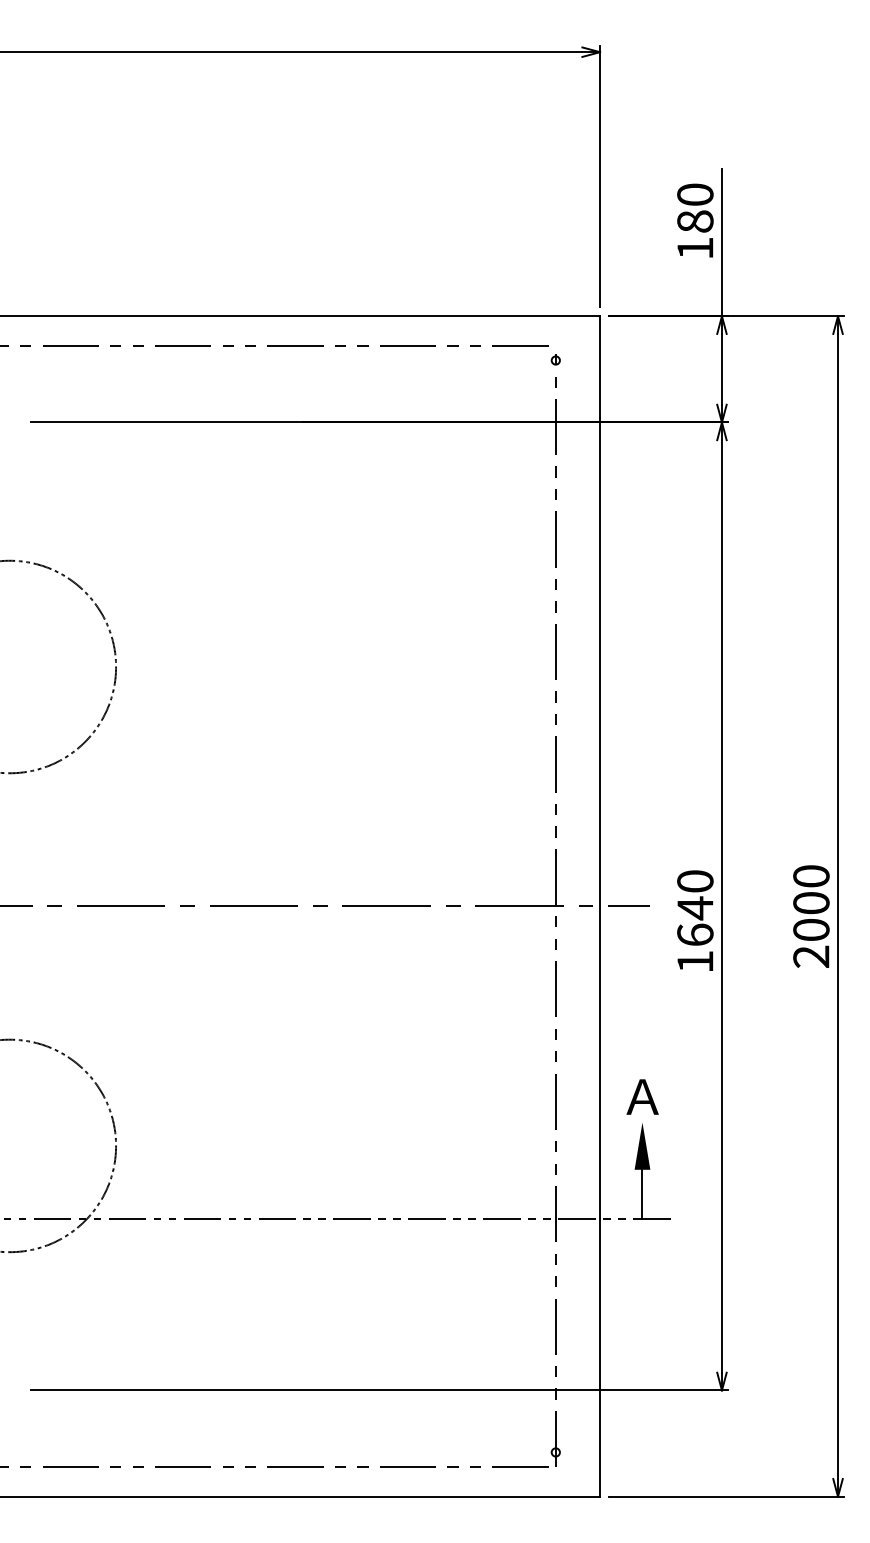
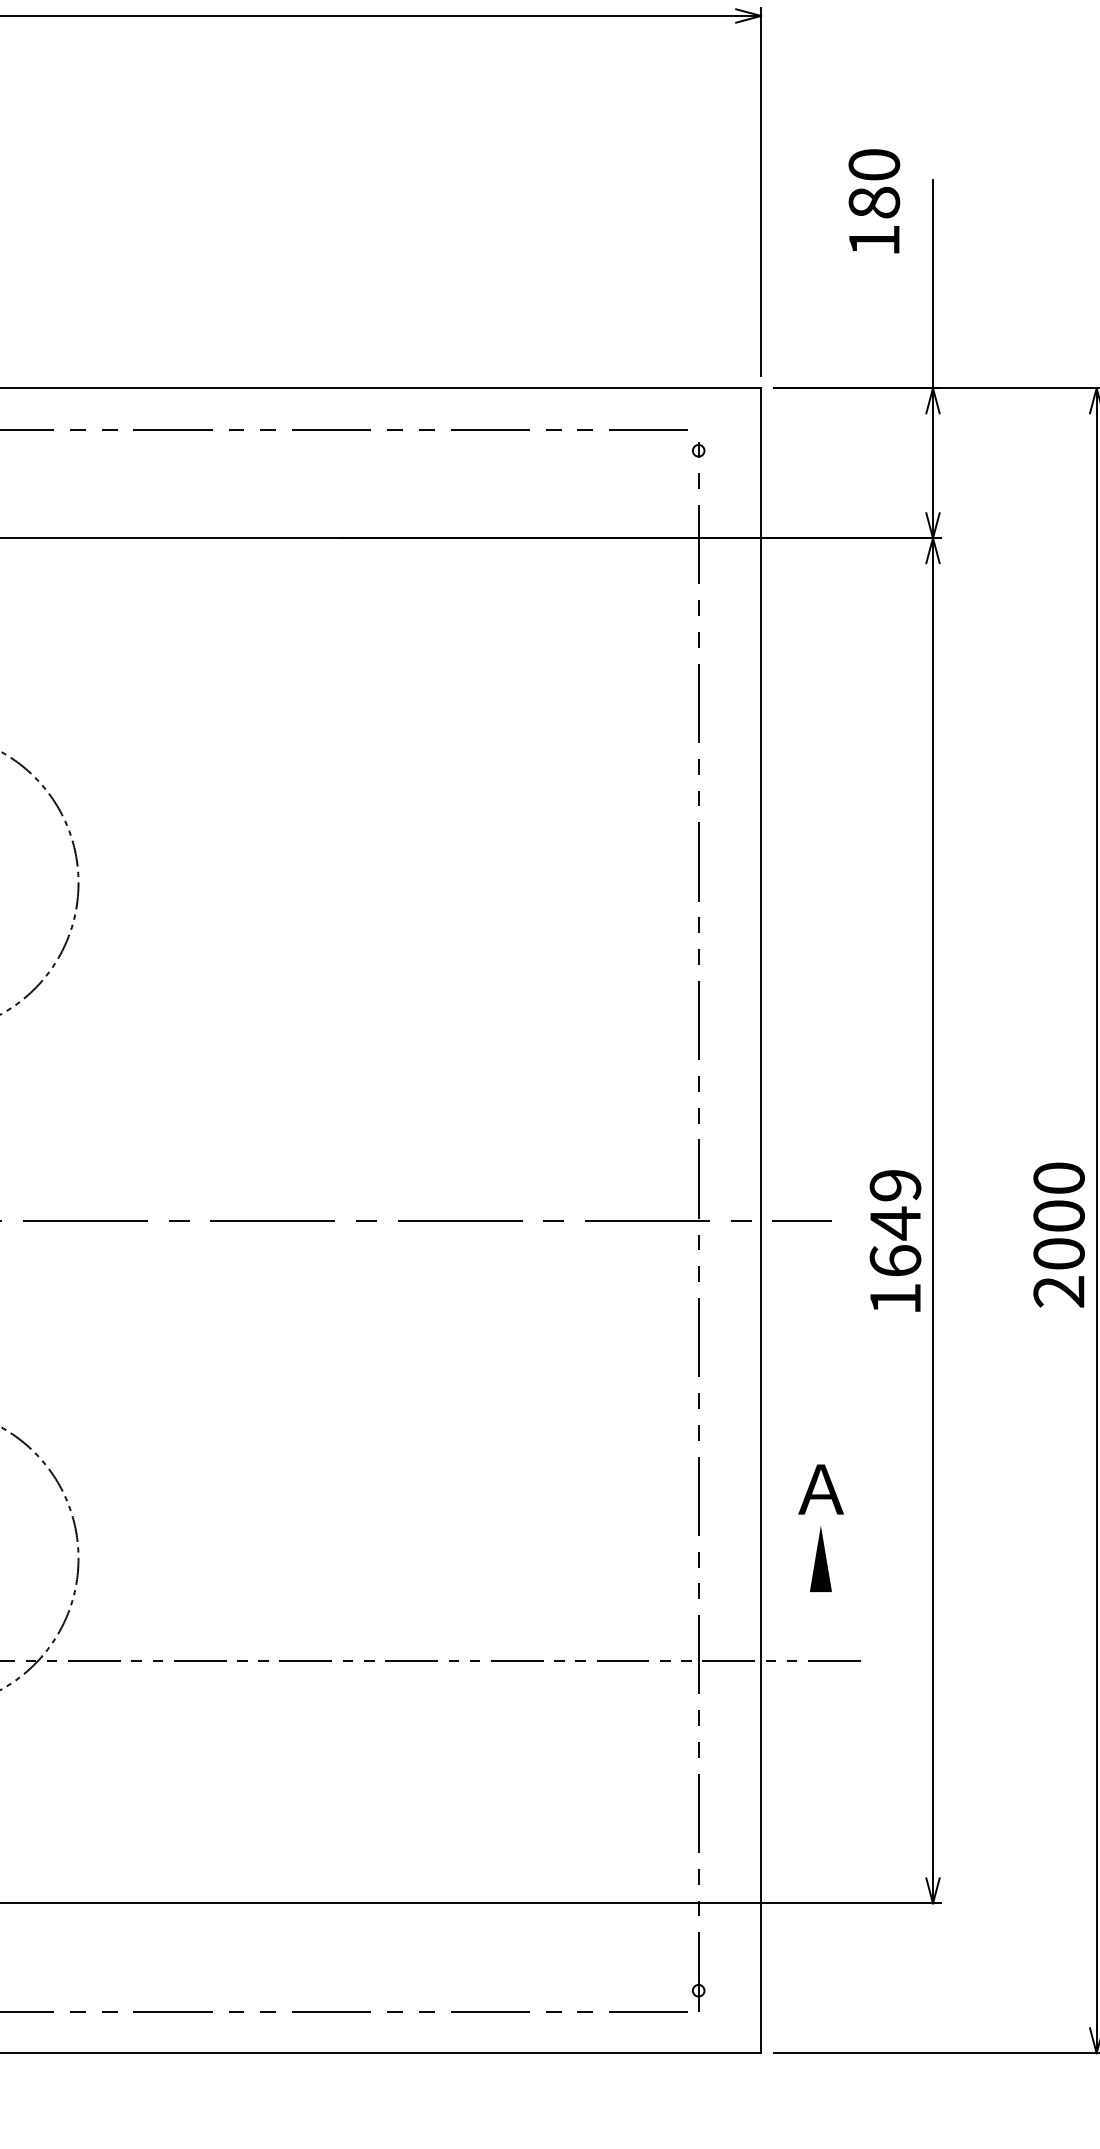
text: (695, 220) -> (874, 201), moved
text: (695, 881) -> (895, 1185), 1640 -> 1649
line: (642, 1193) -> (820, 1625), removed

